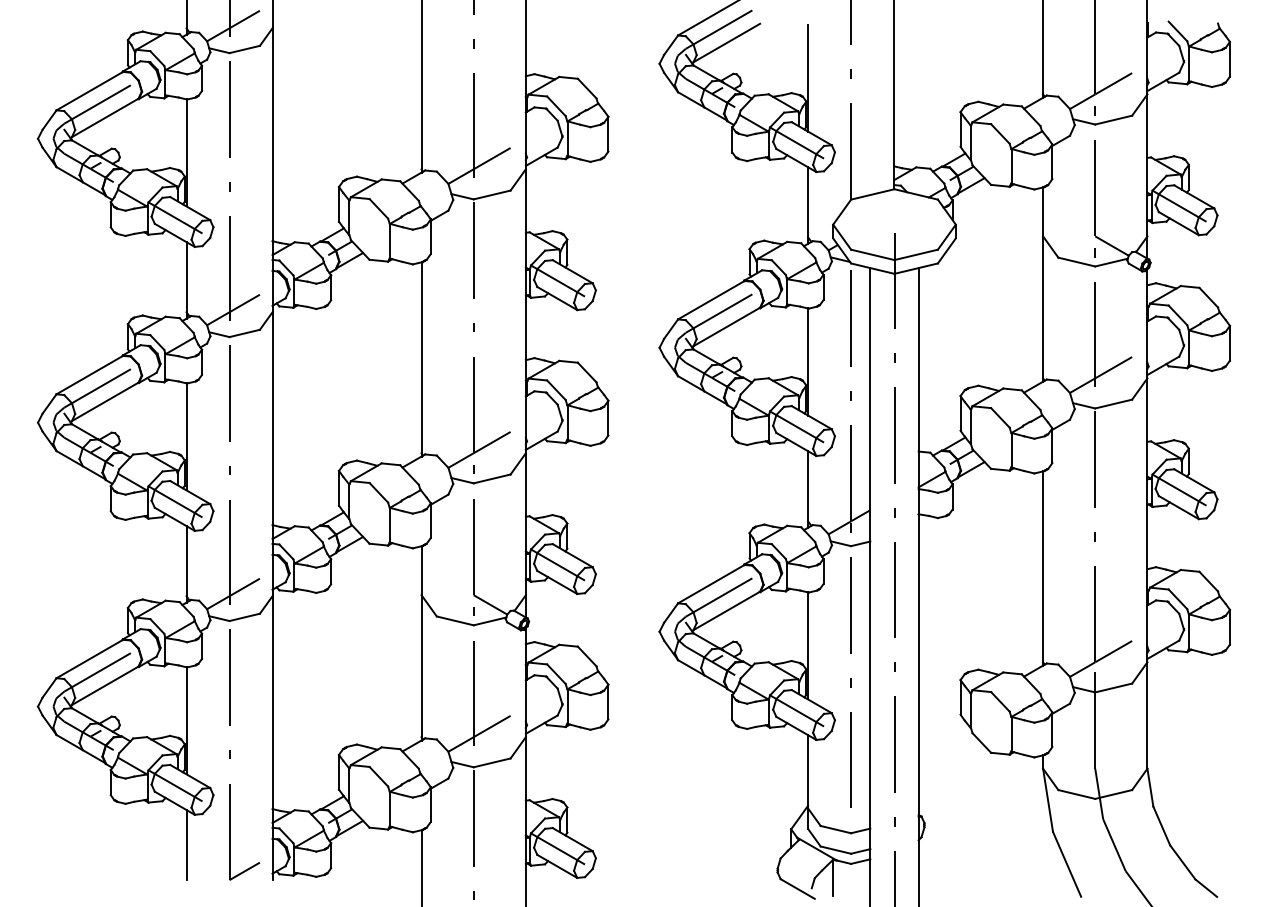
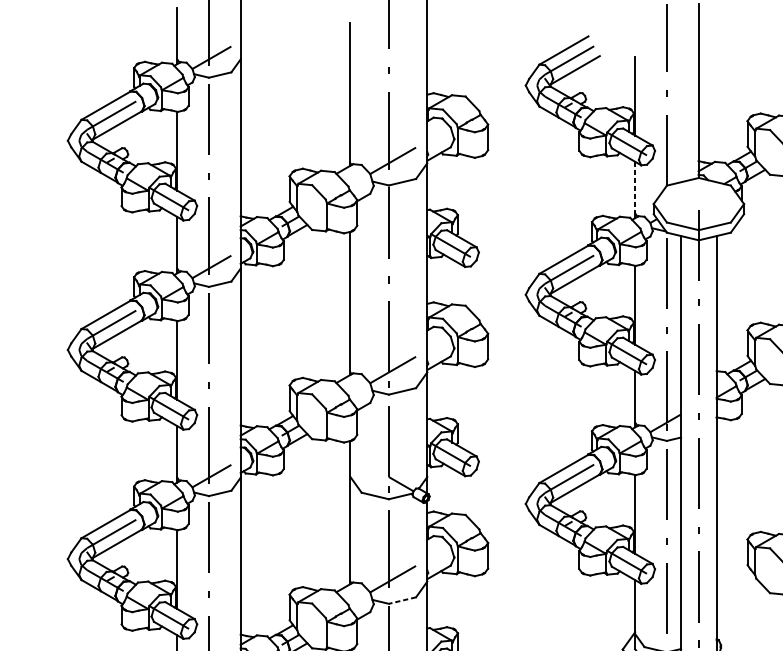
line: (808, 202) -> (635, 187), solid -> dashed
line: (492, 762) -> (402, 600), solid -> dashed

